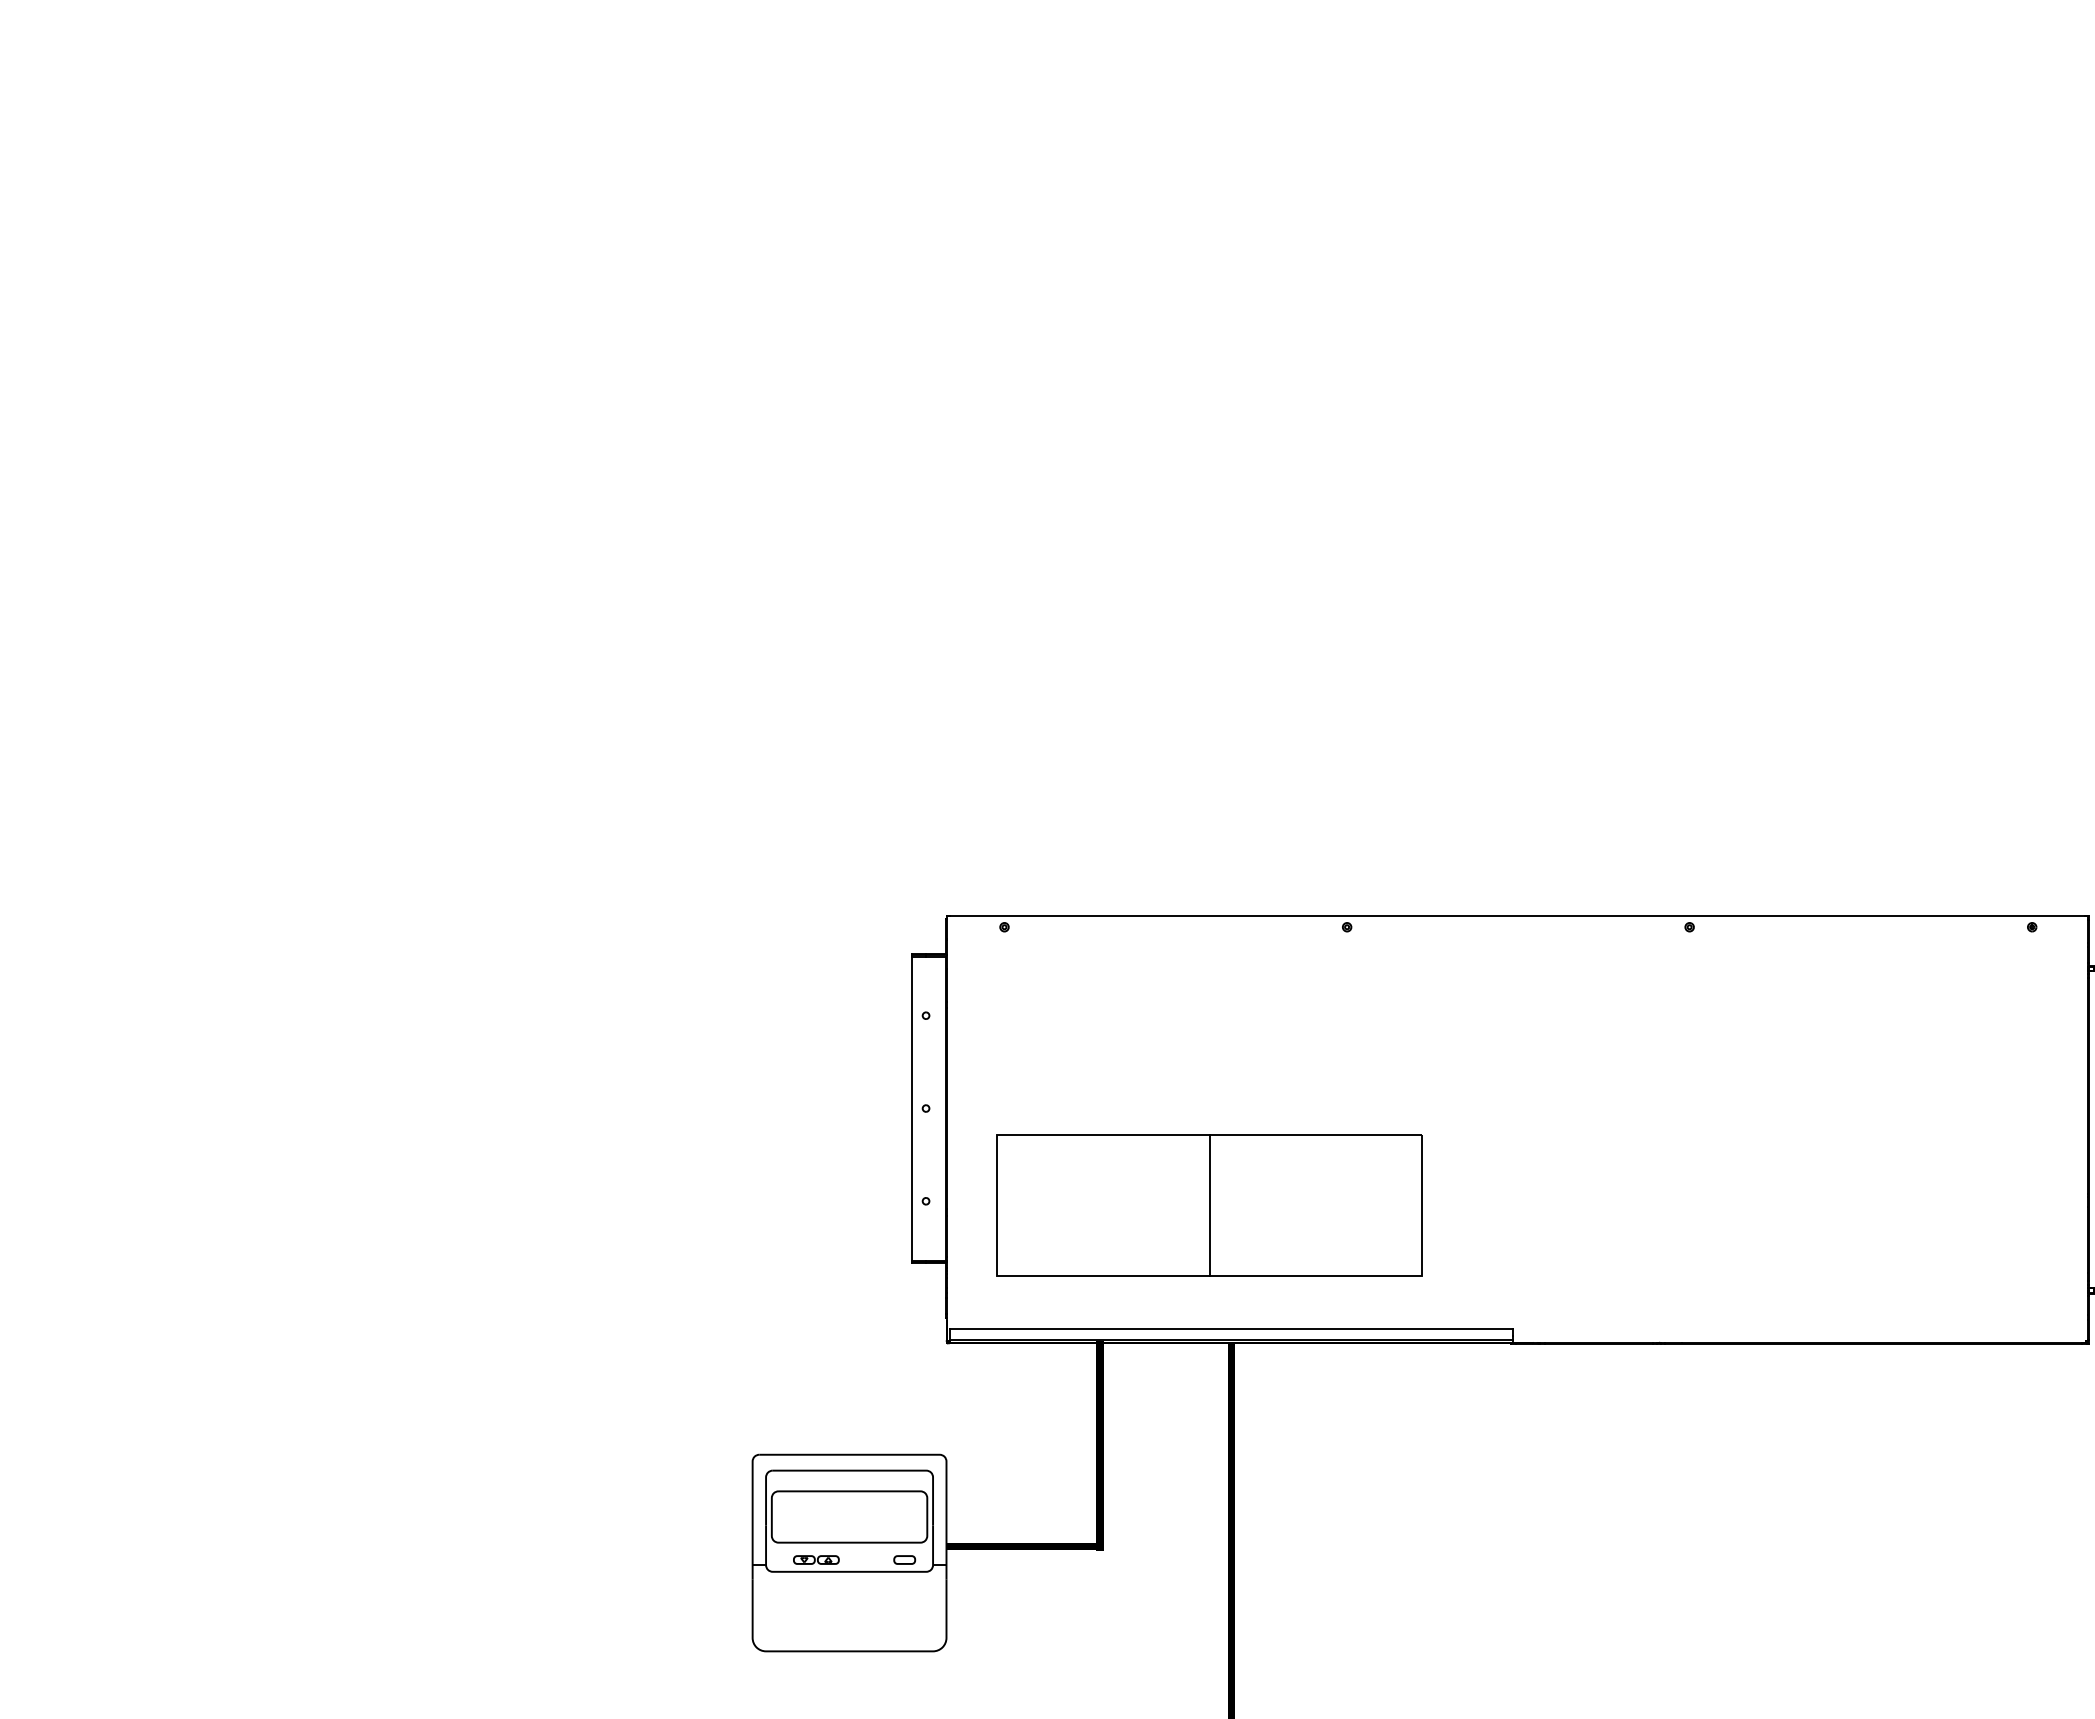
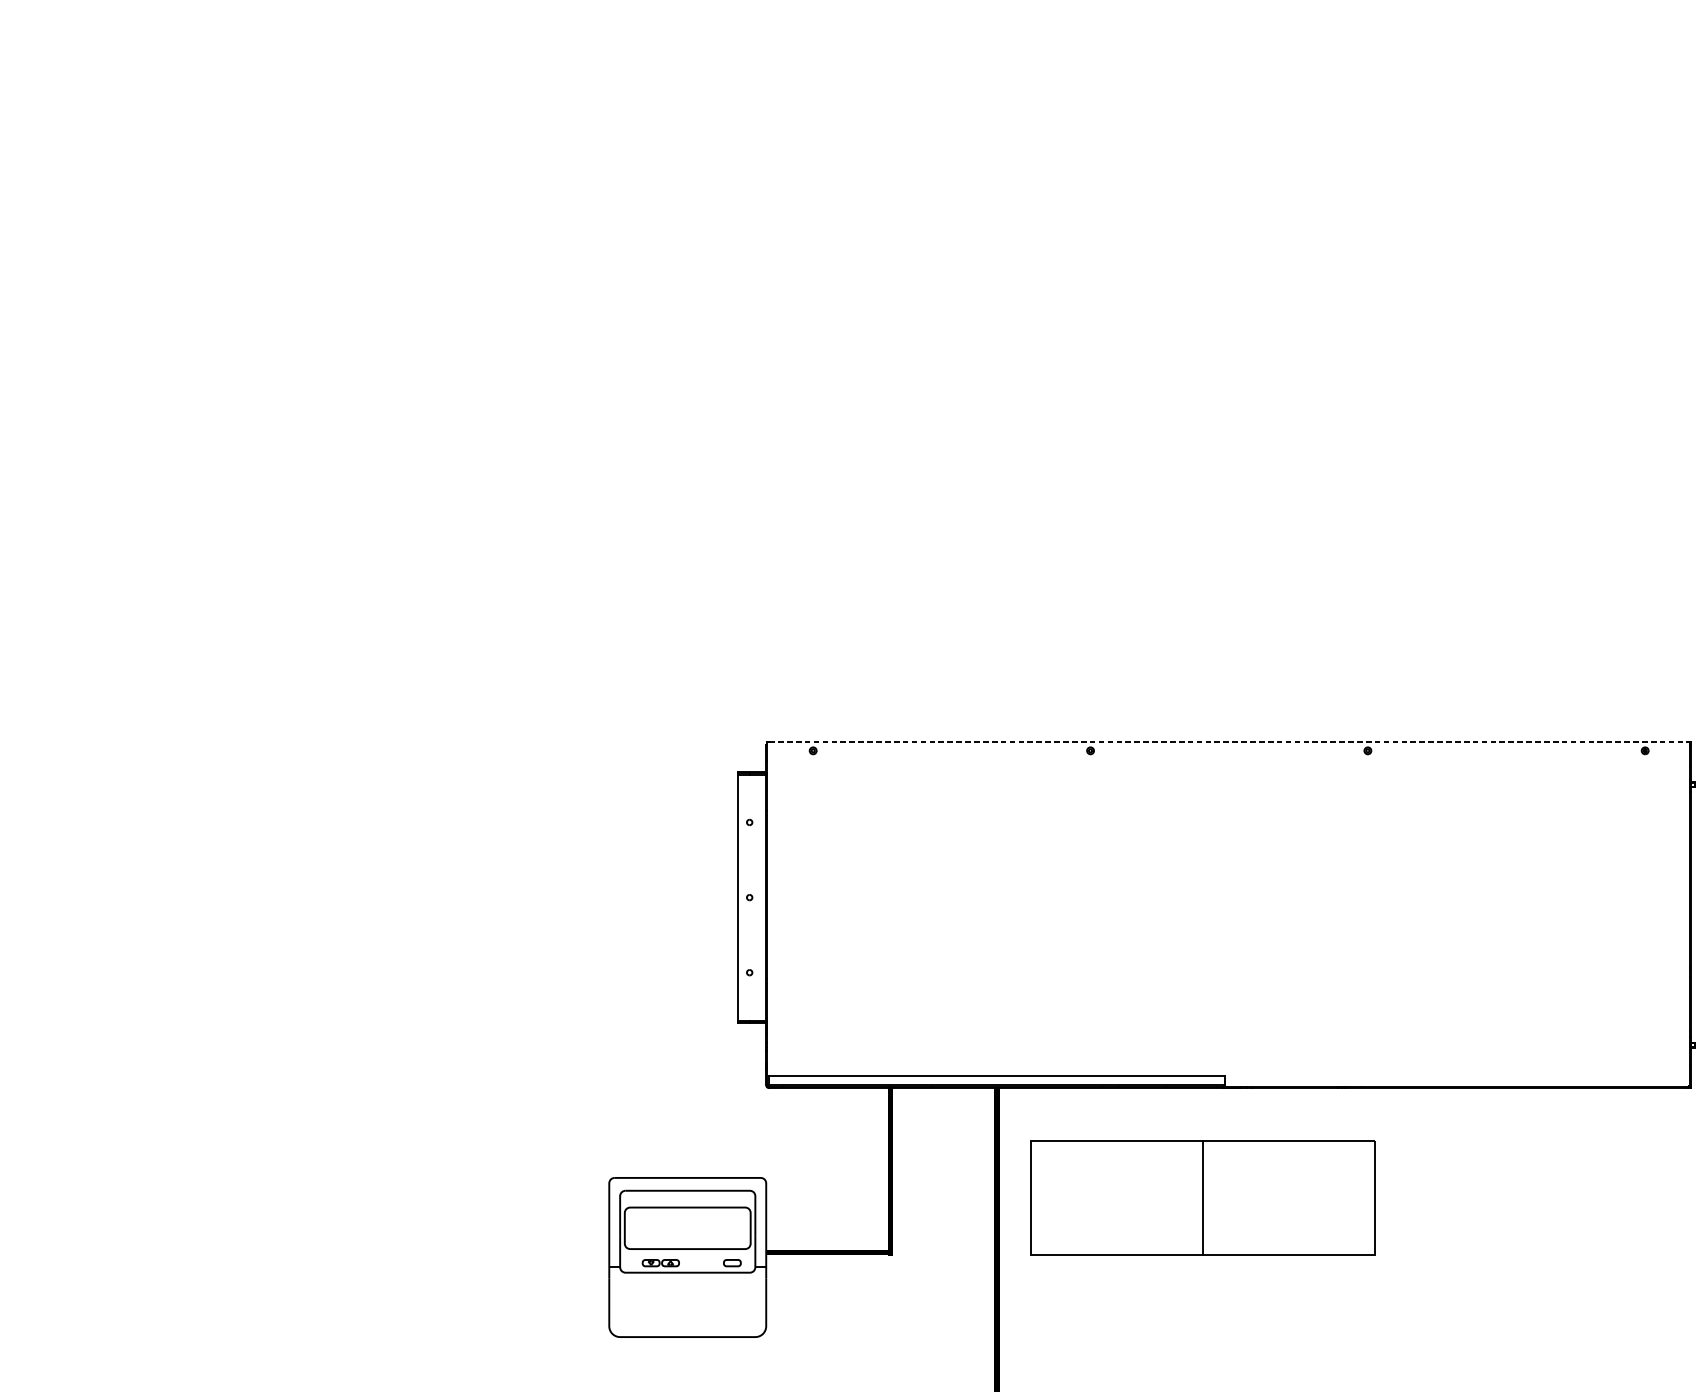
line: (1518, 915) -> (1229, 741), solid -> dashed
part: (1209, 1205) -> (1202, 1197), moved

